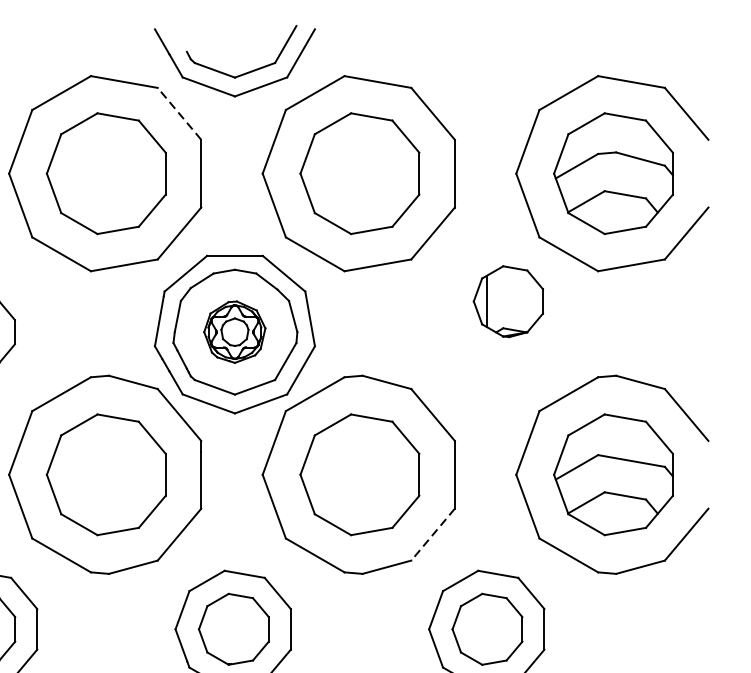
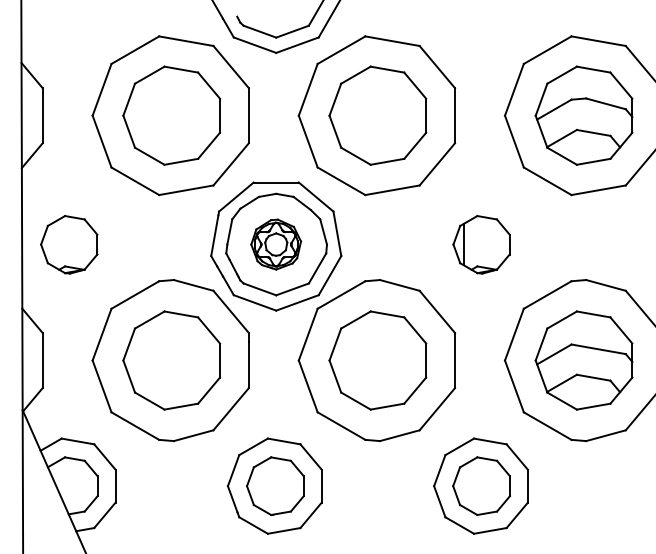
line: (179, 114) -> (231, 67), dashed -> solid
part: (508, 301) -> (481, 244), moved
line: (433, 535) -> (437, 409), dashed -> solid

